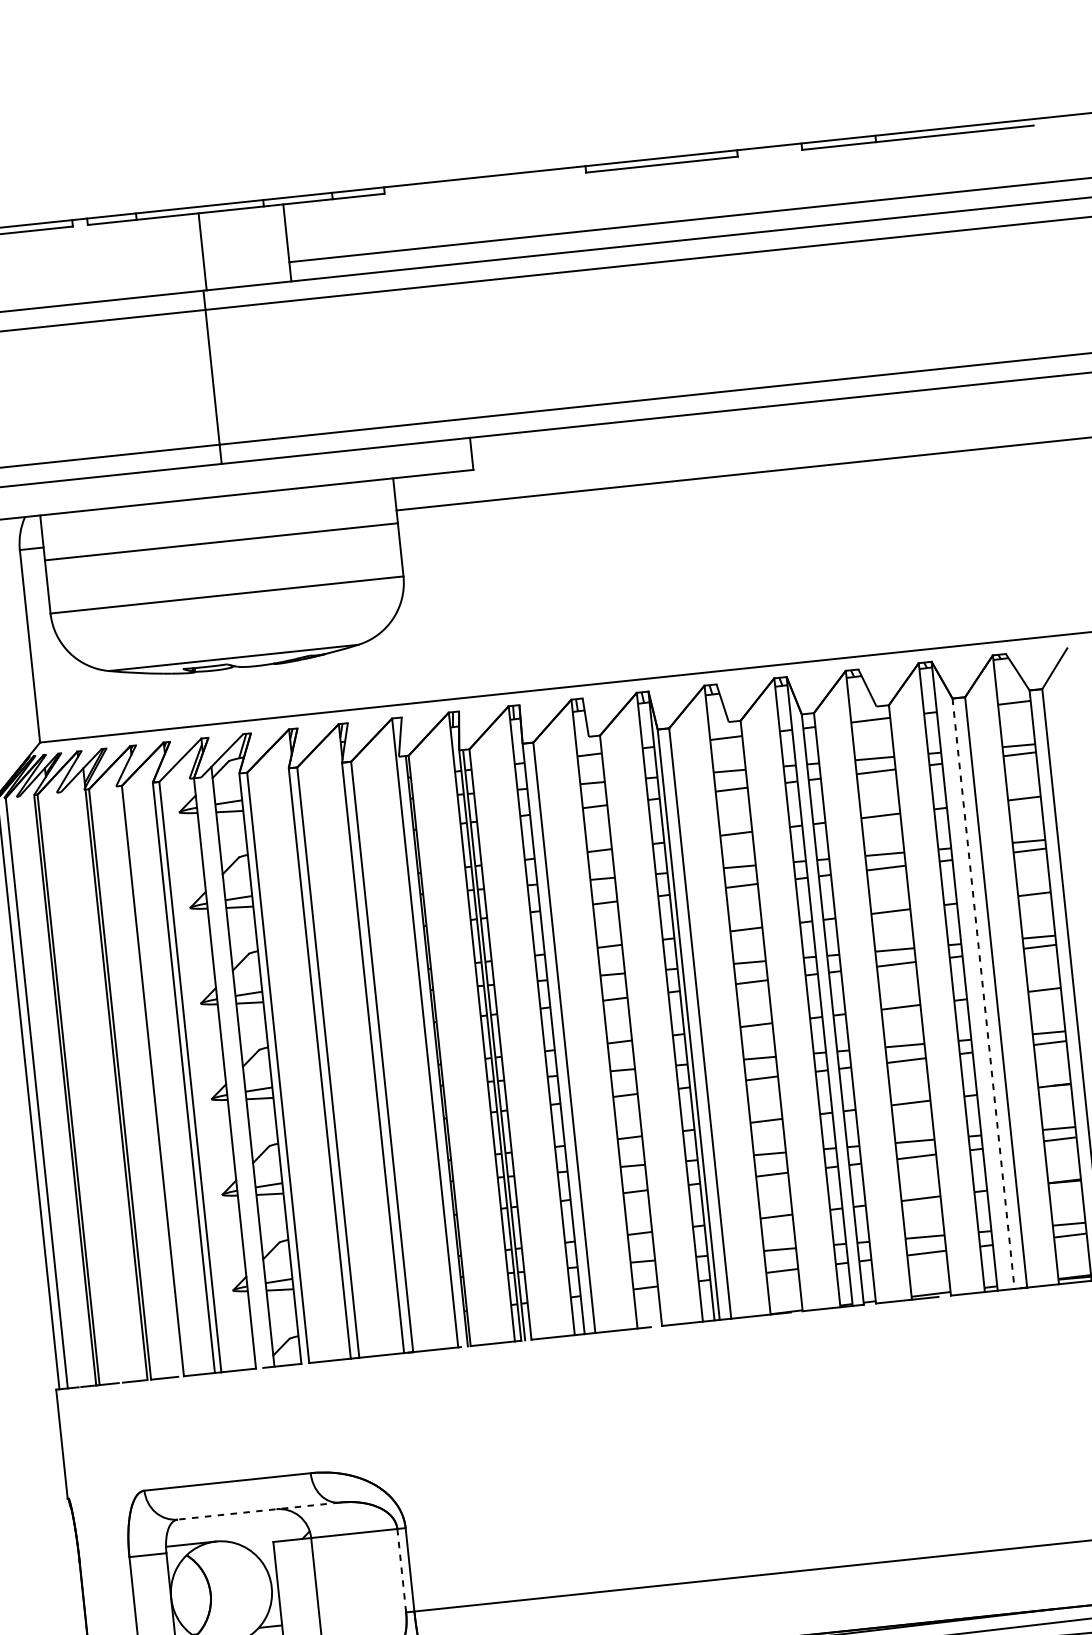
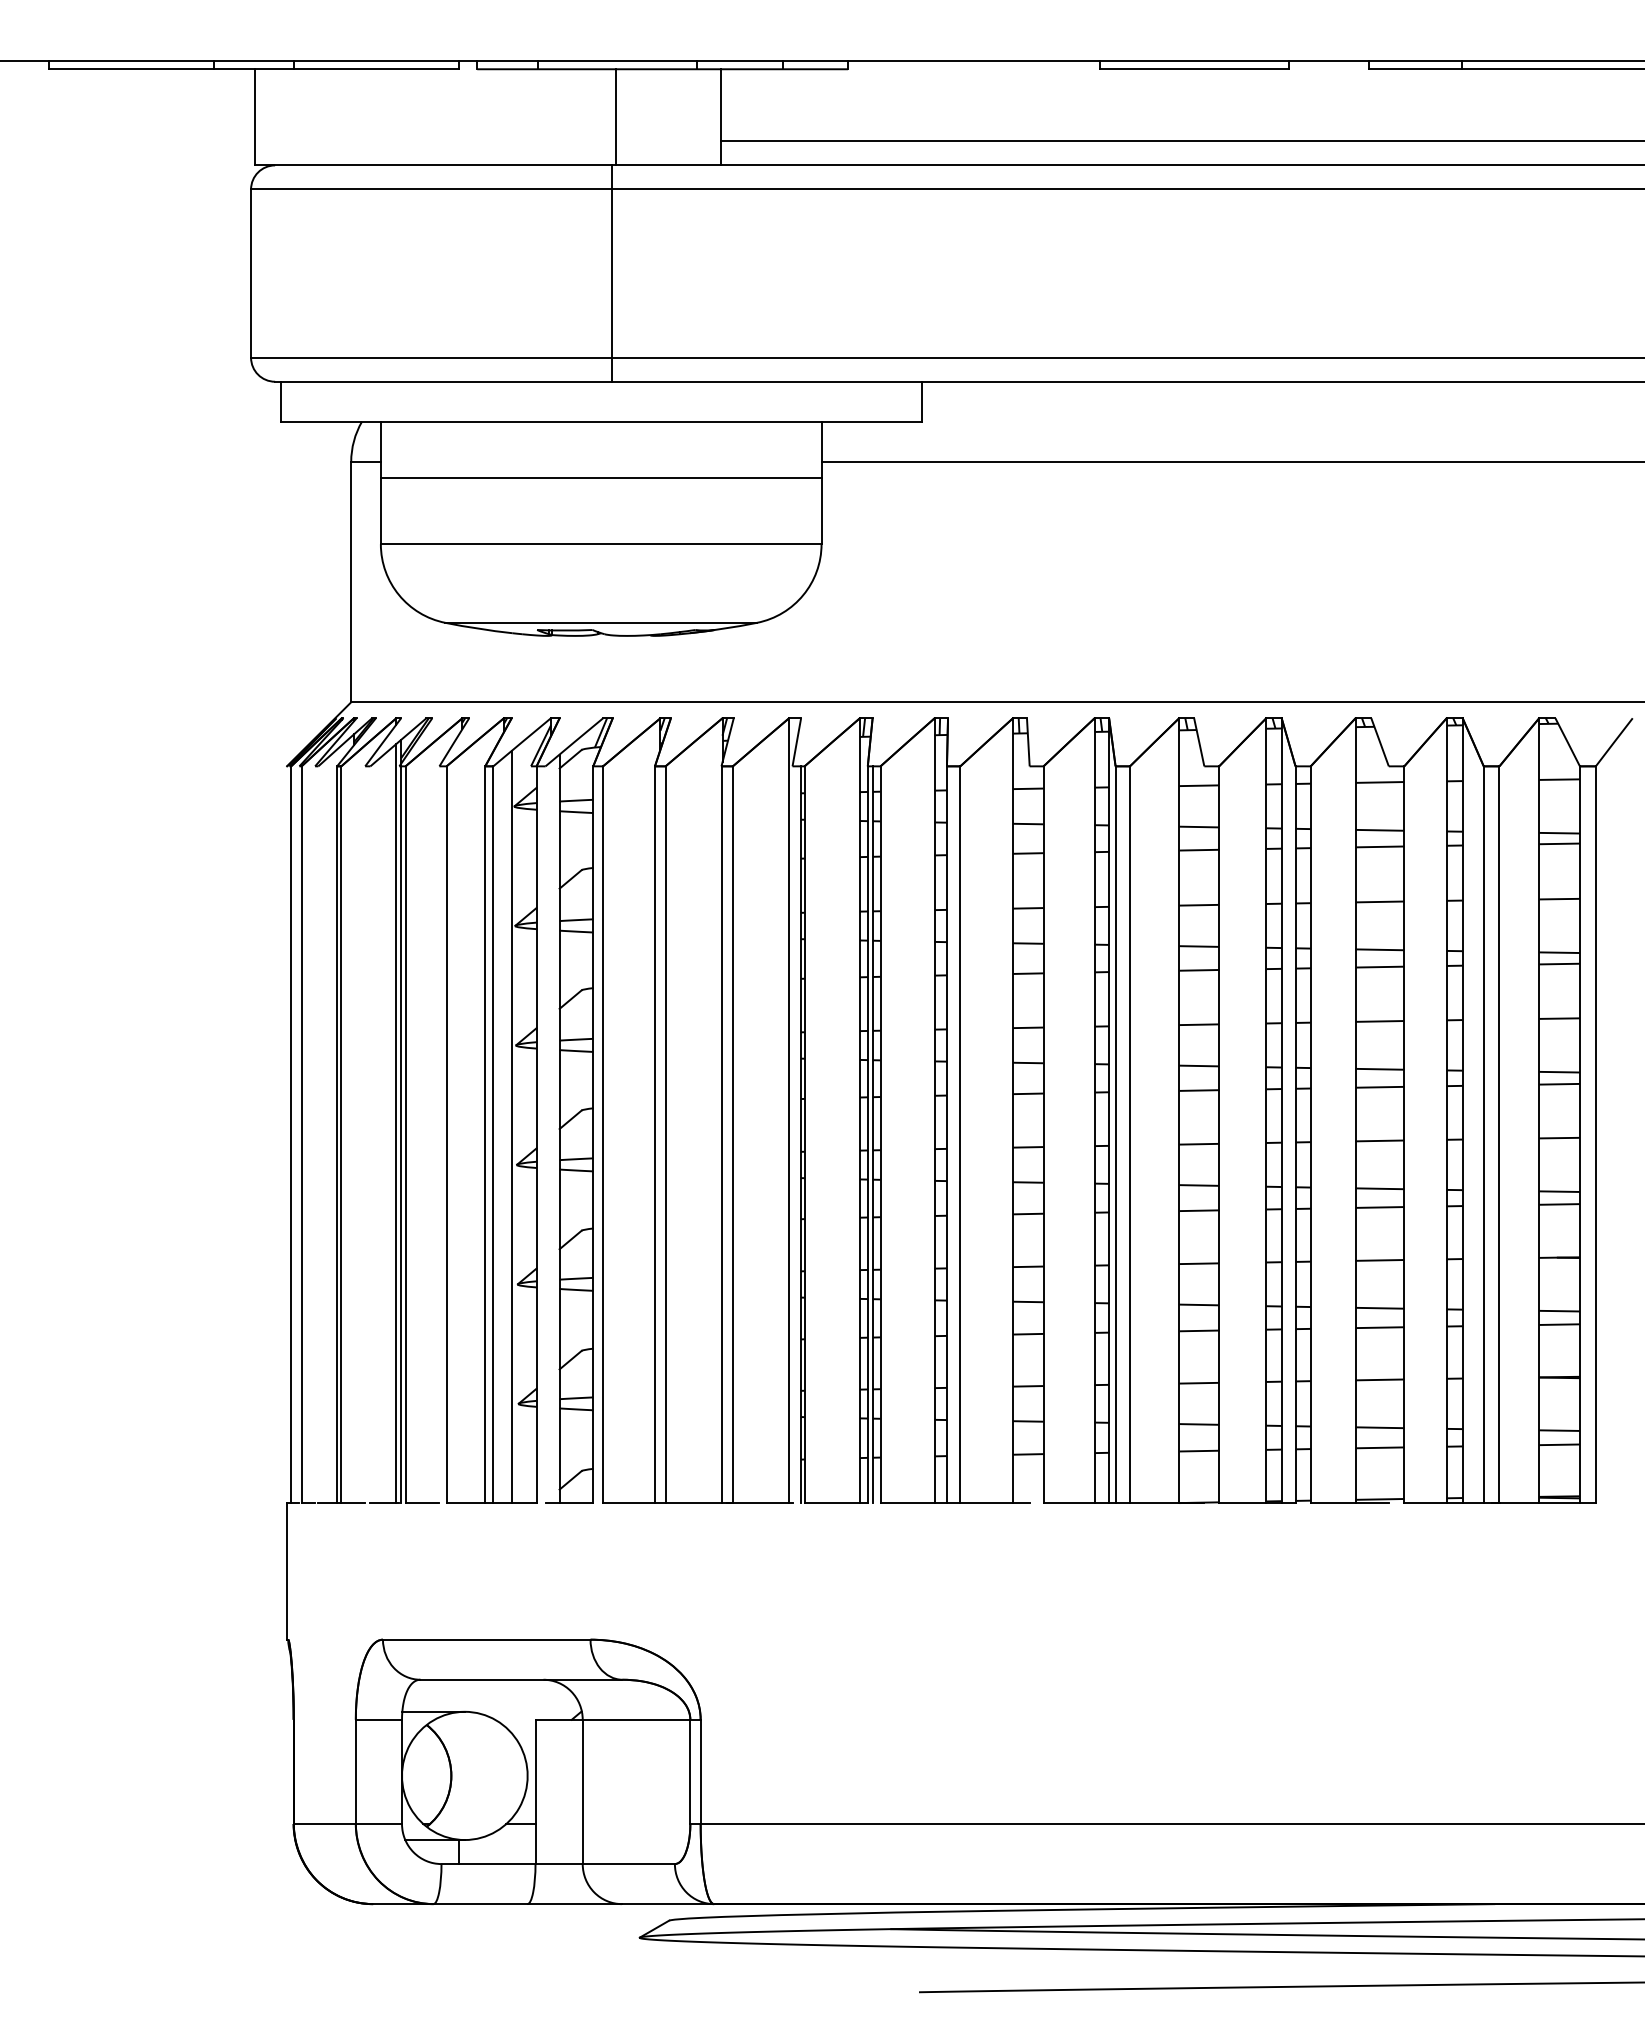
line: (983, 993) -> (1483, 1134), dashed -> solid
line: (204, 1068) -> (511, 1126), added
line: (111, 1076) -> (396, 1123), added
line: (258, 1510) -> (521, 1679), dashed -> solid
line: (401, 1571) -> (690, 1772), dashed -> solid

